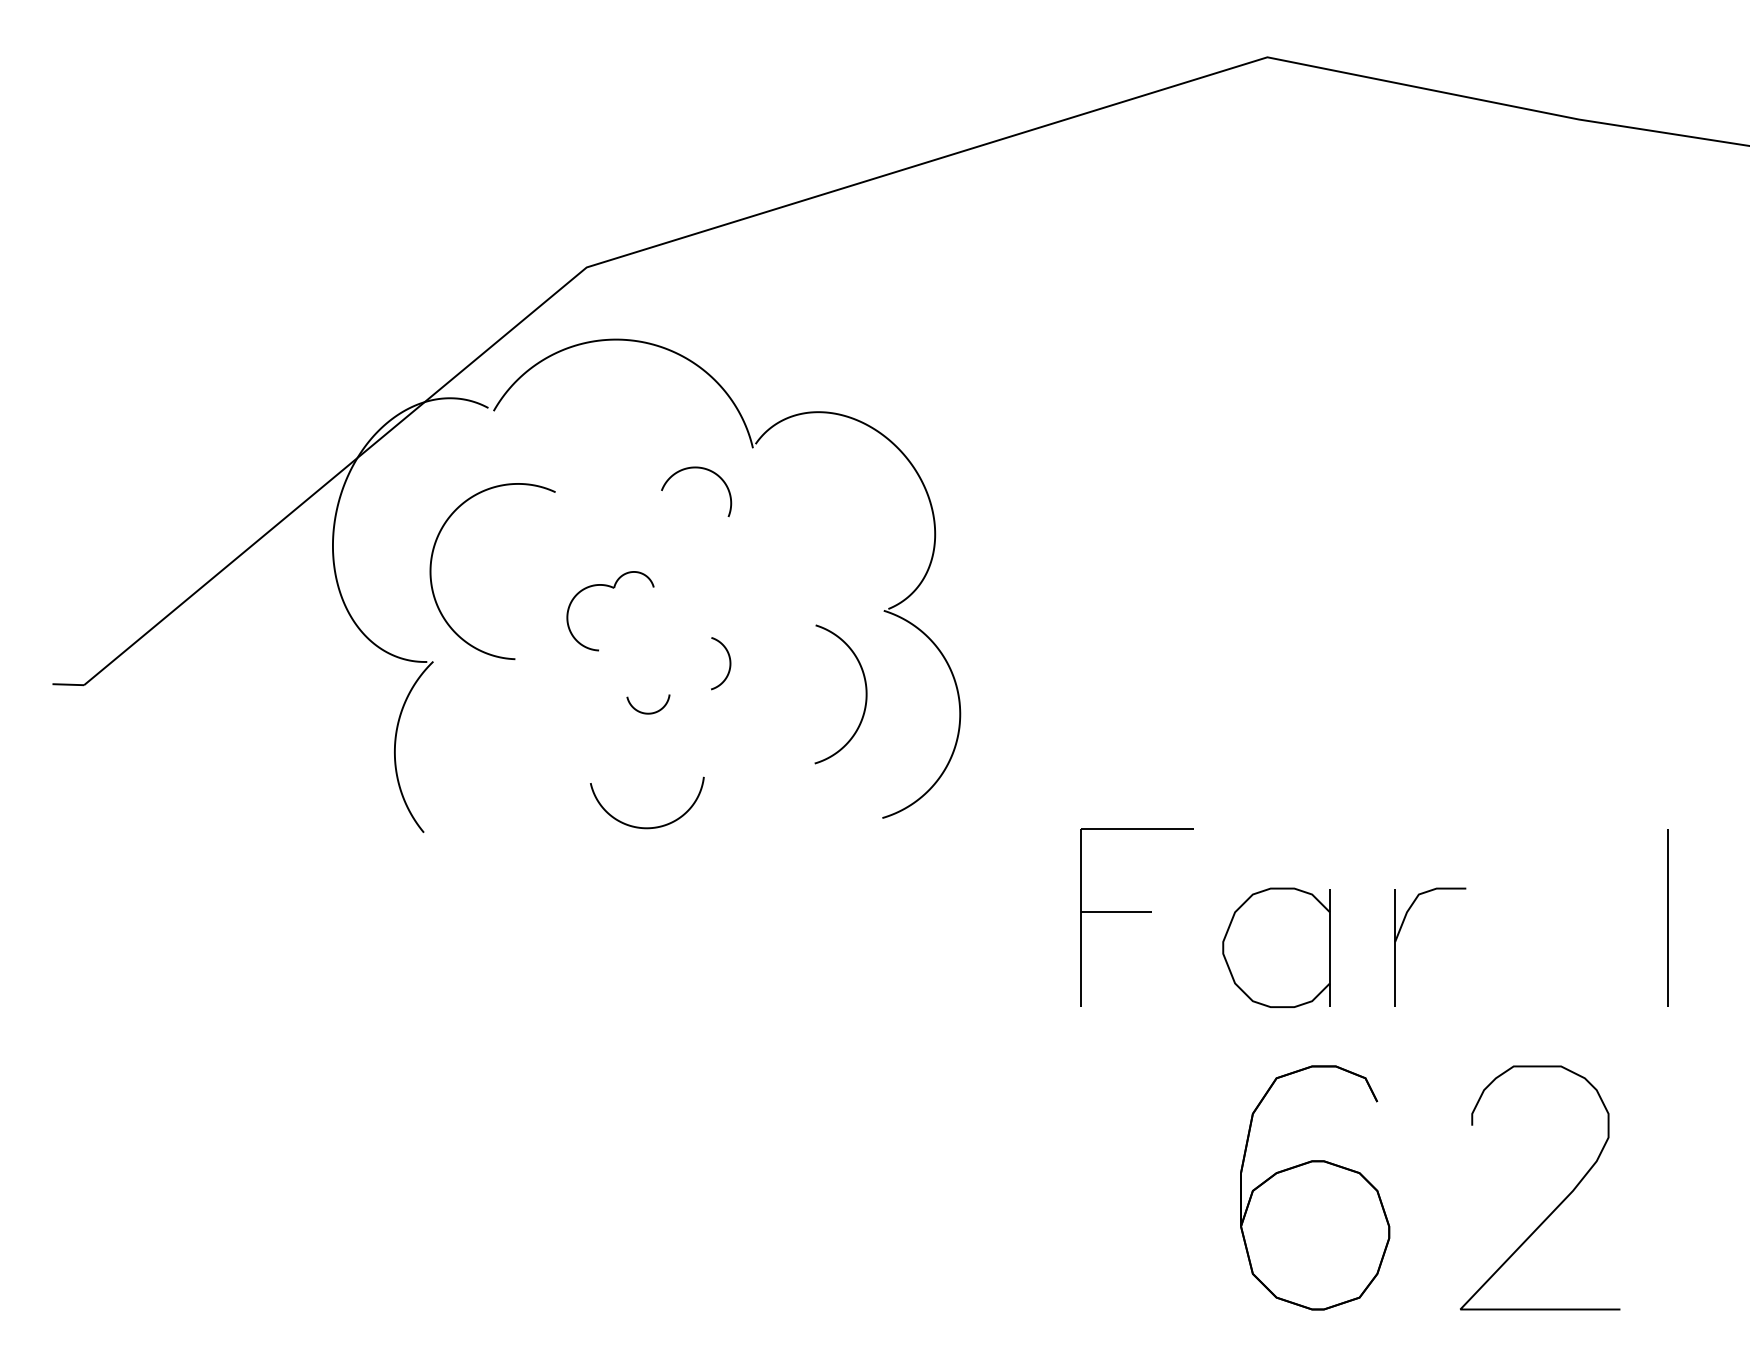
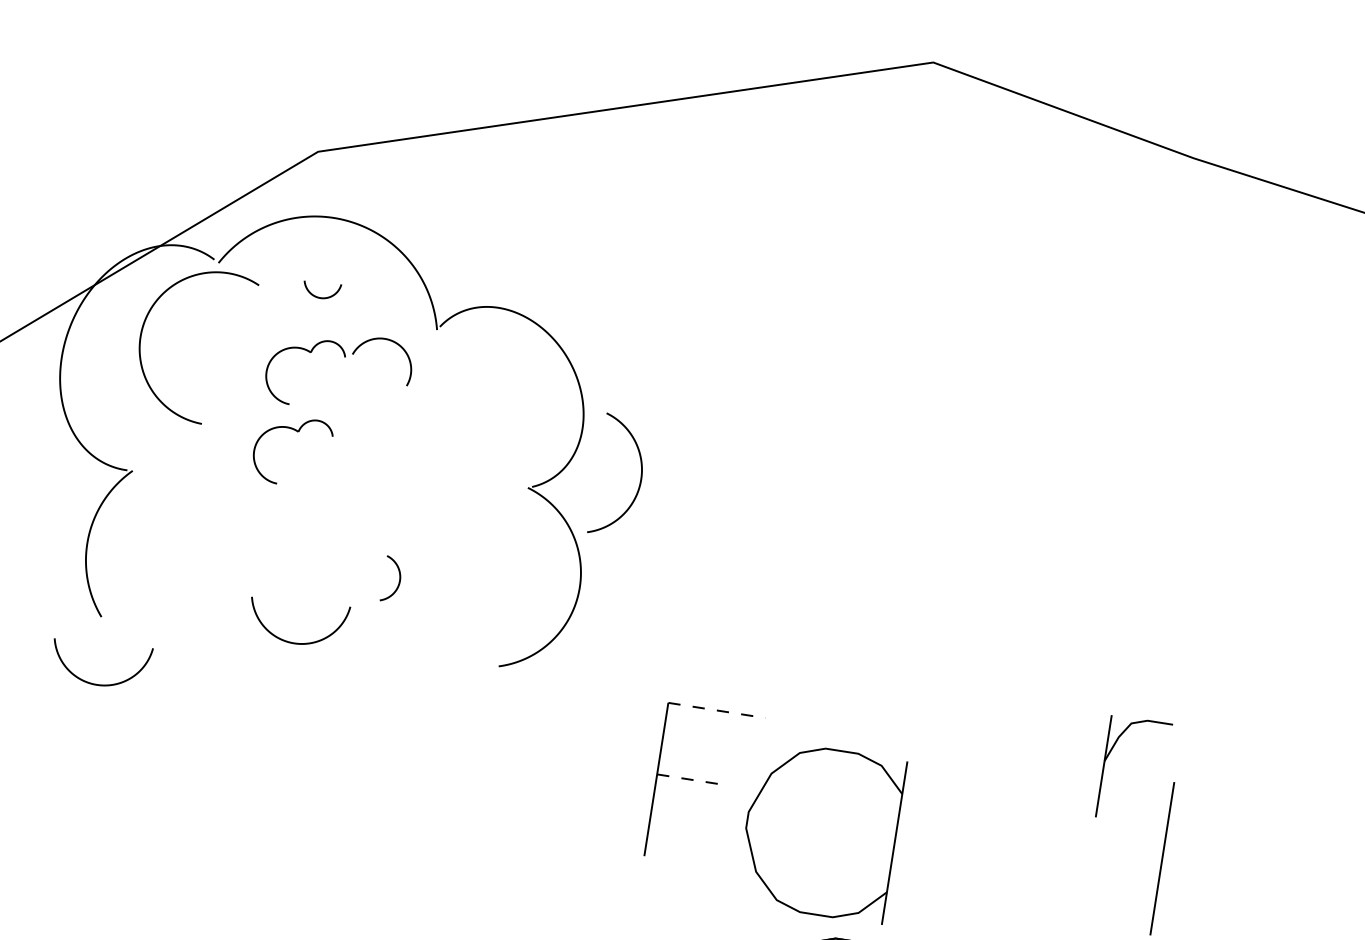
part: (612, 496) -> (309, 352), added
curve: (432, 560) -> (143, 327), moved
curve: (729, 663) -> (399, 580), moved
curve: (865, 694) -> (640, 479), moved
curve: (648, 712) -> (320, 297), moved
line: (1137, 829) -> (717, 710), solid -> dashed
curve: (438, 908) -> (103, 684), added
line: (1116, 912) -> (687, 779), solid -> dashed
part: (1399, 934) -> (1109, 755), moved
part: (1276, 947) -> (820, 831), size x1.6

